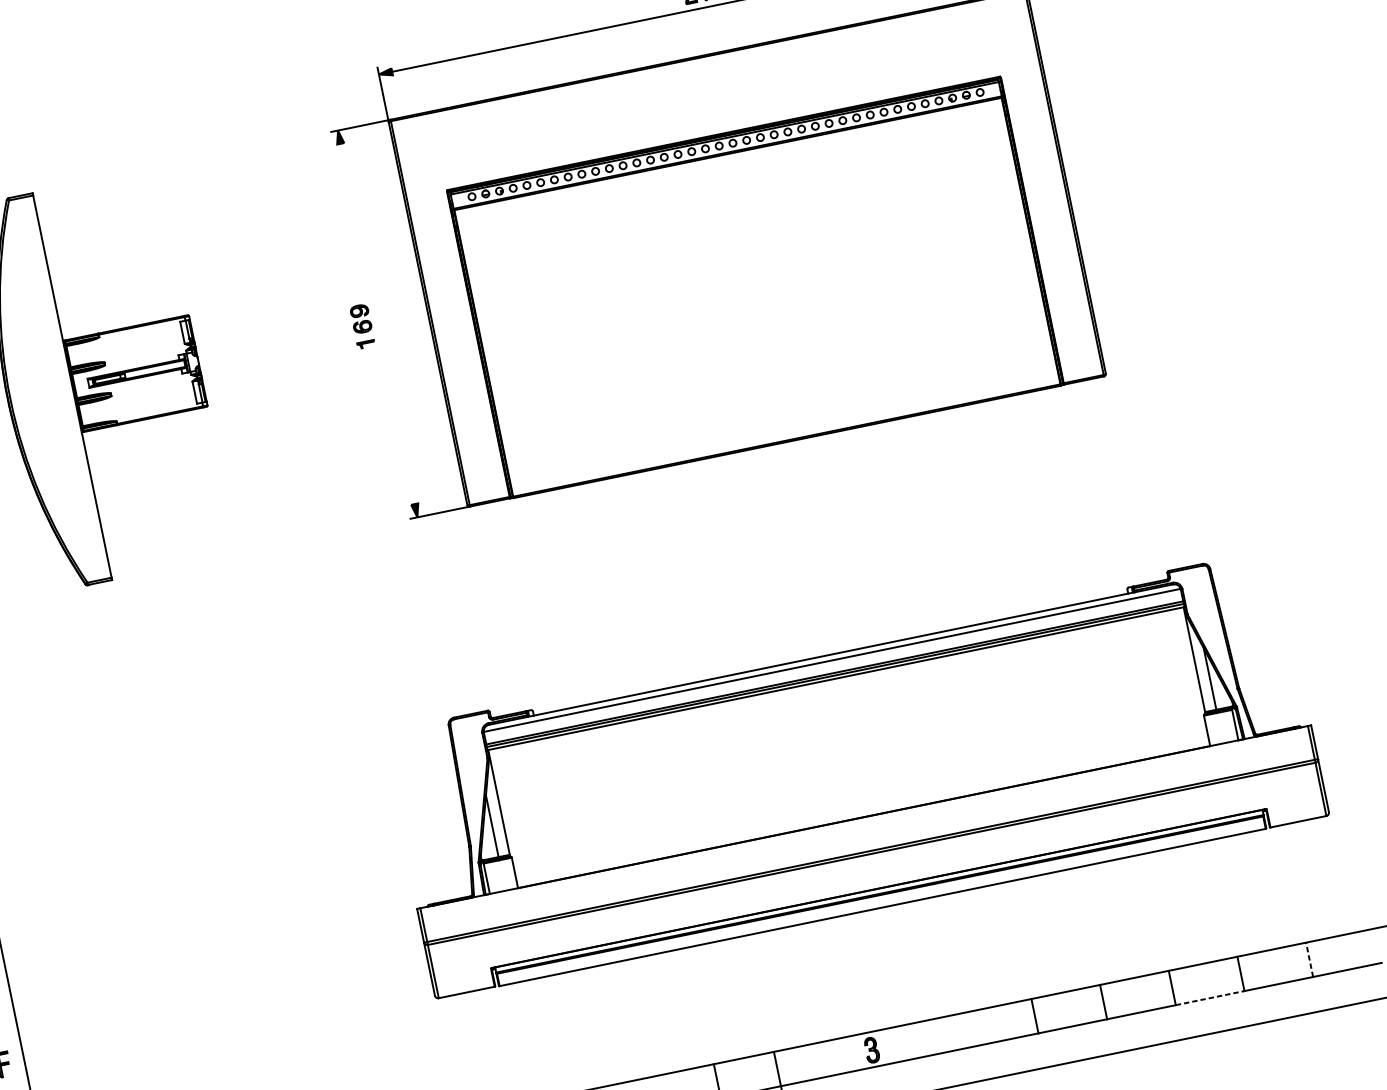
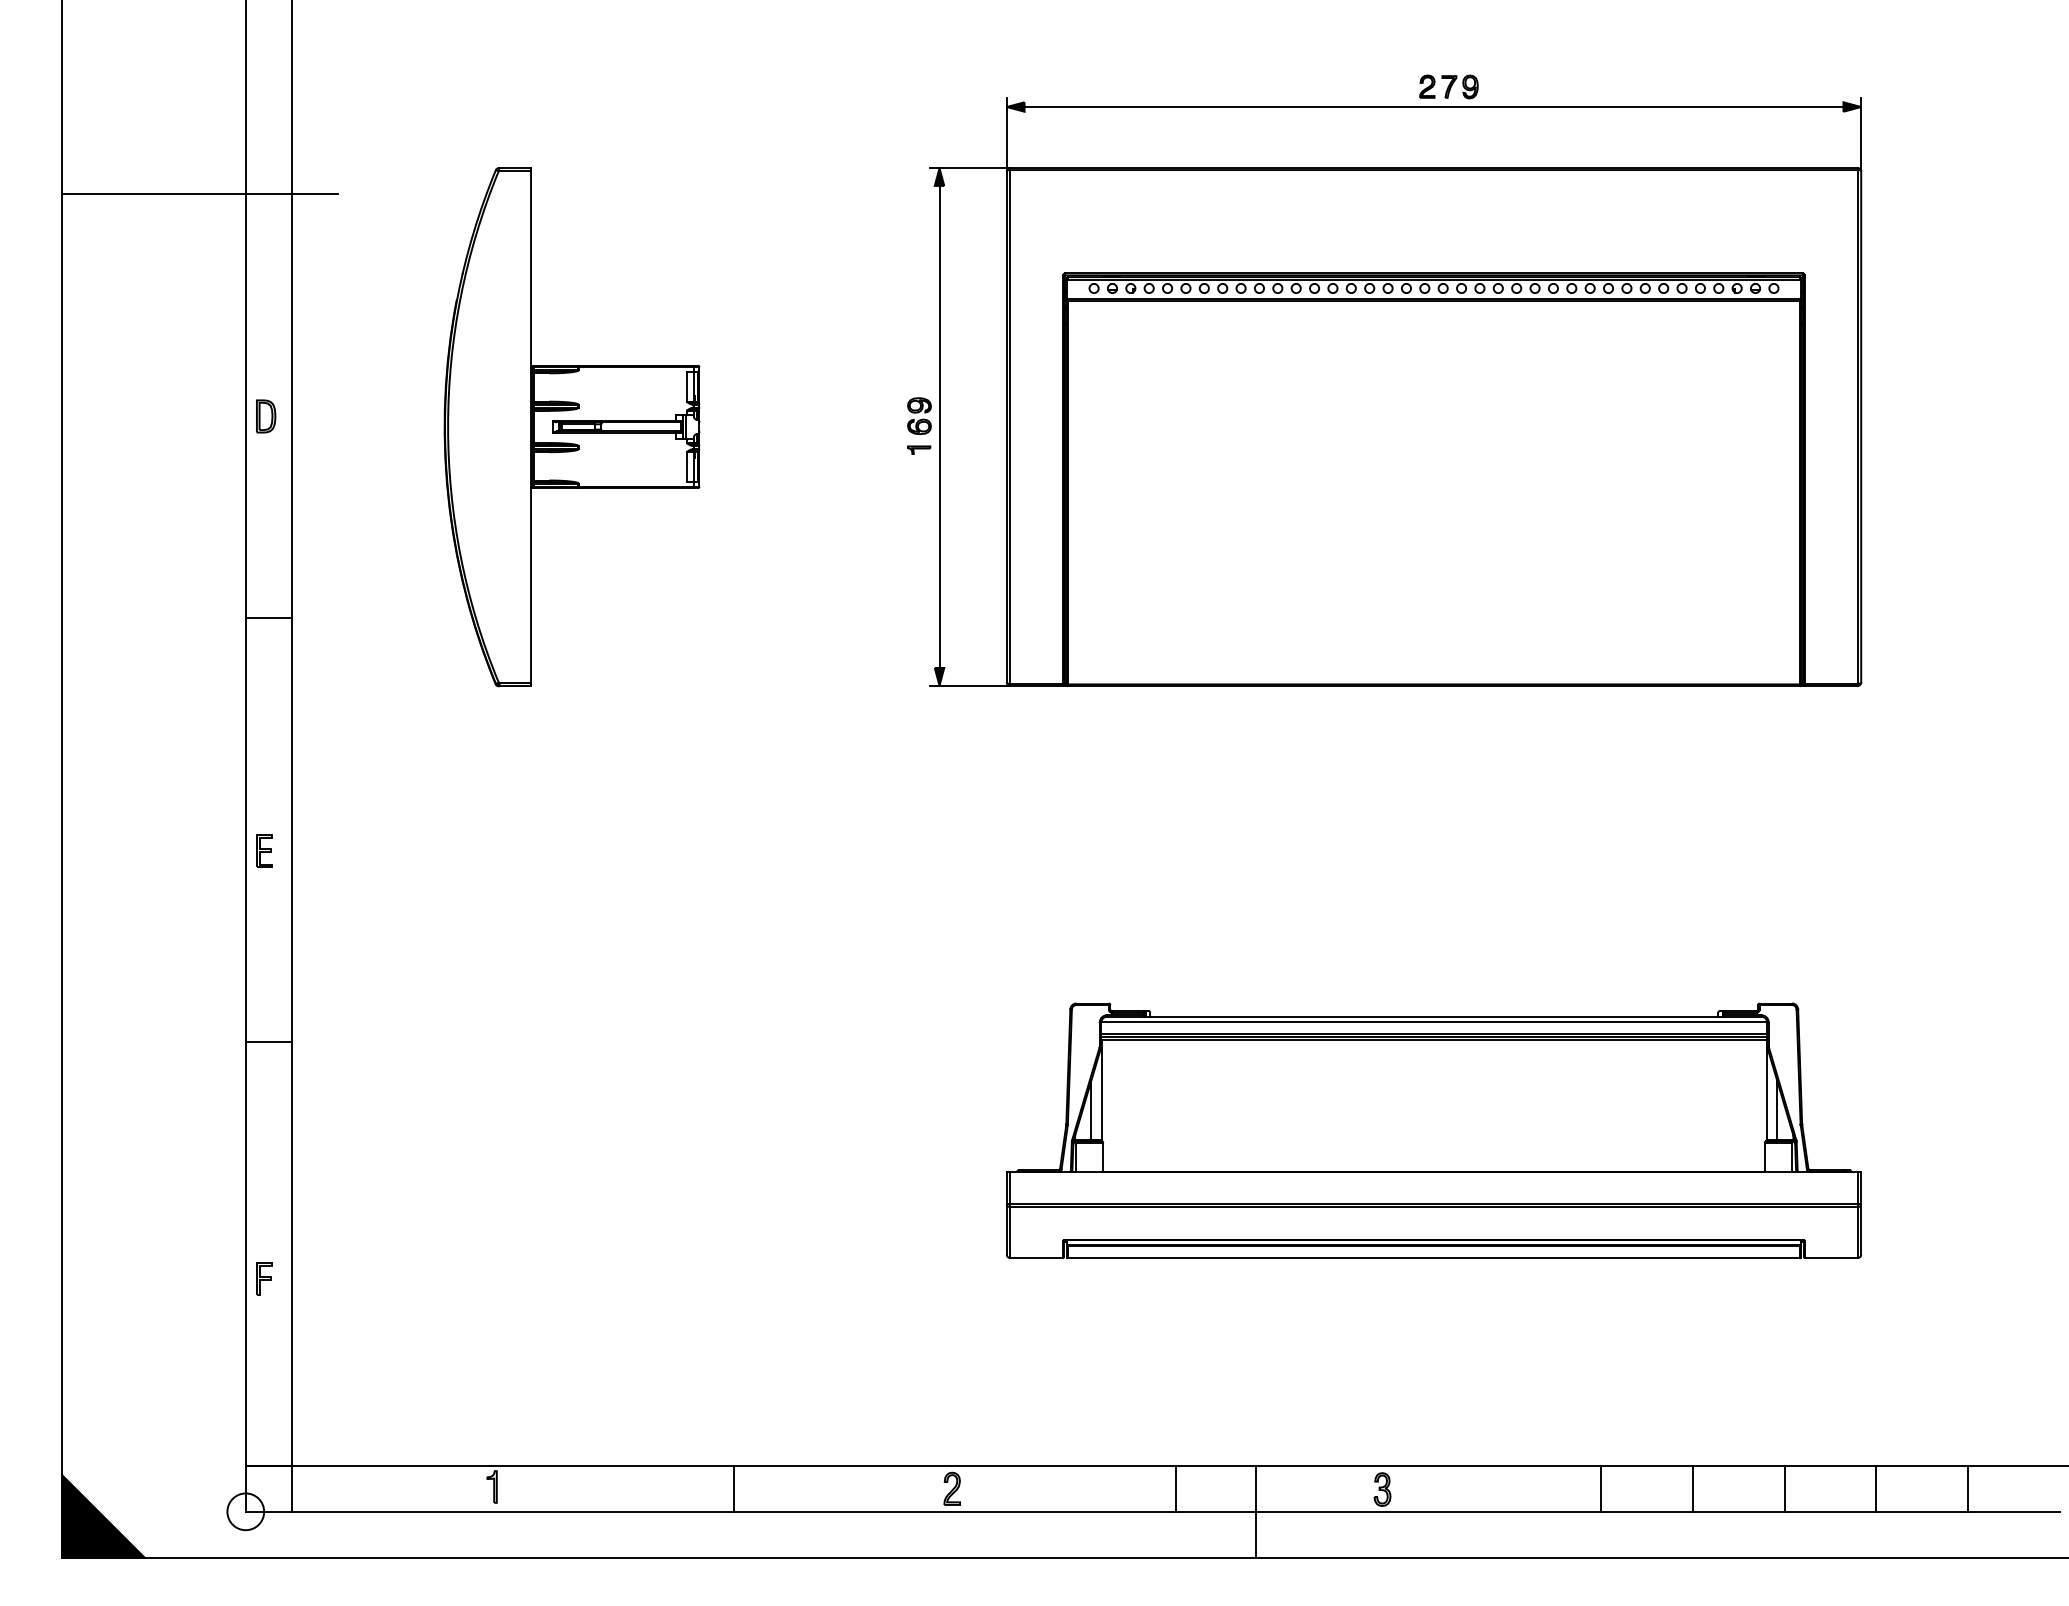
line: (377, 323) -> (939, 426), added
part: (854, 774) -> (1433, 1130), size x0.71
line: (1309, 959) -> (1968, 1488), dashed -> solid
line: (1210, 997) -> (1830, 1511), dashed -> solid

